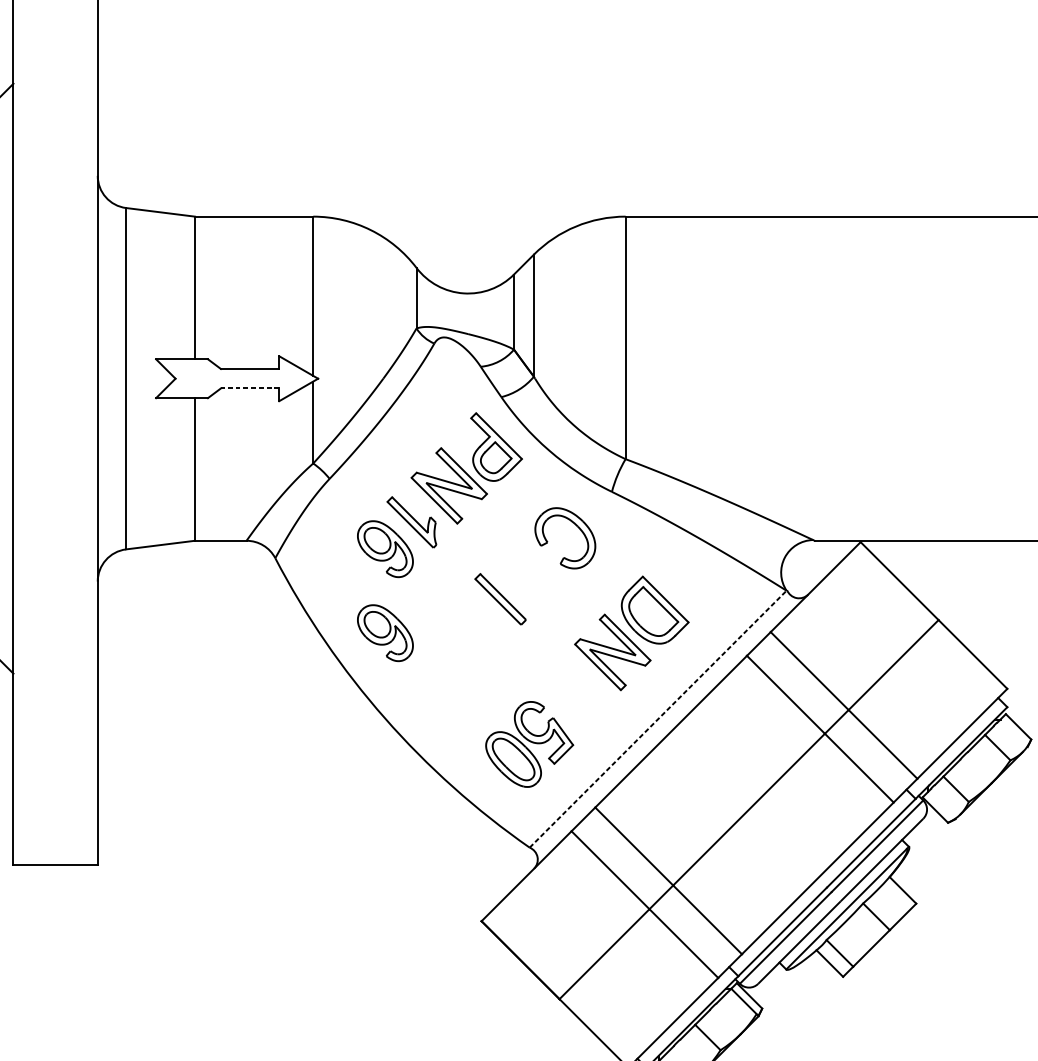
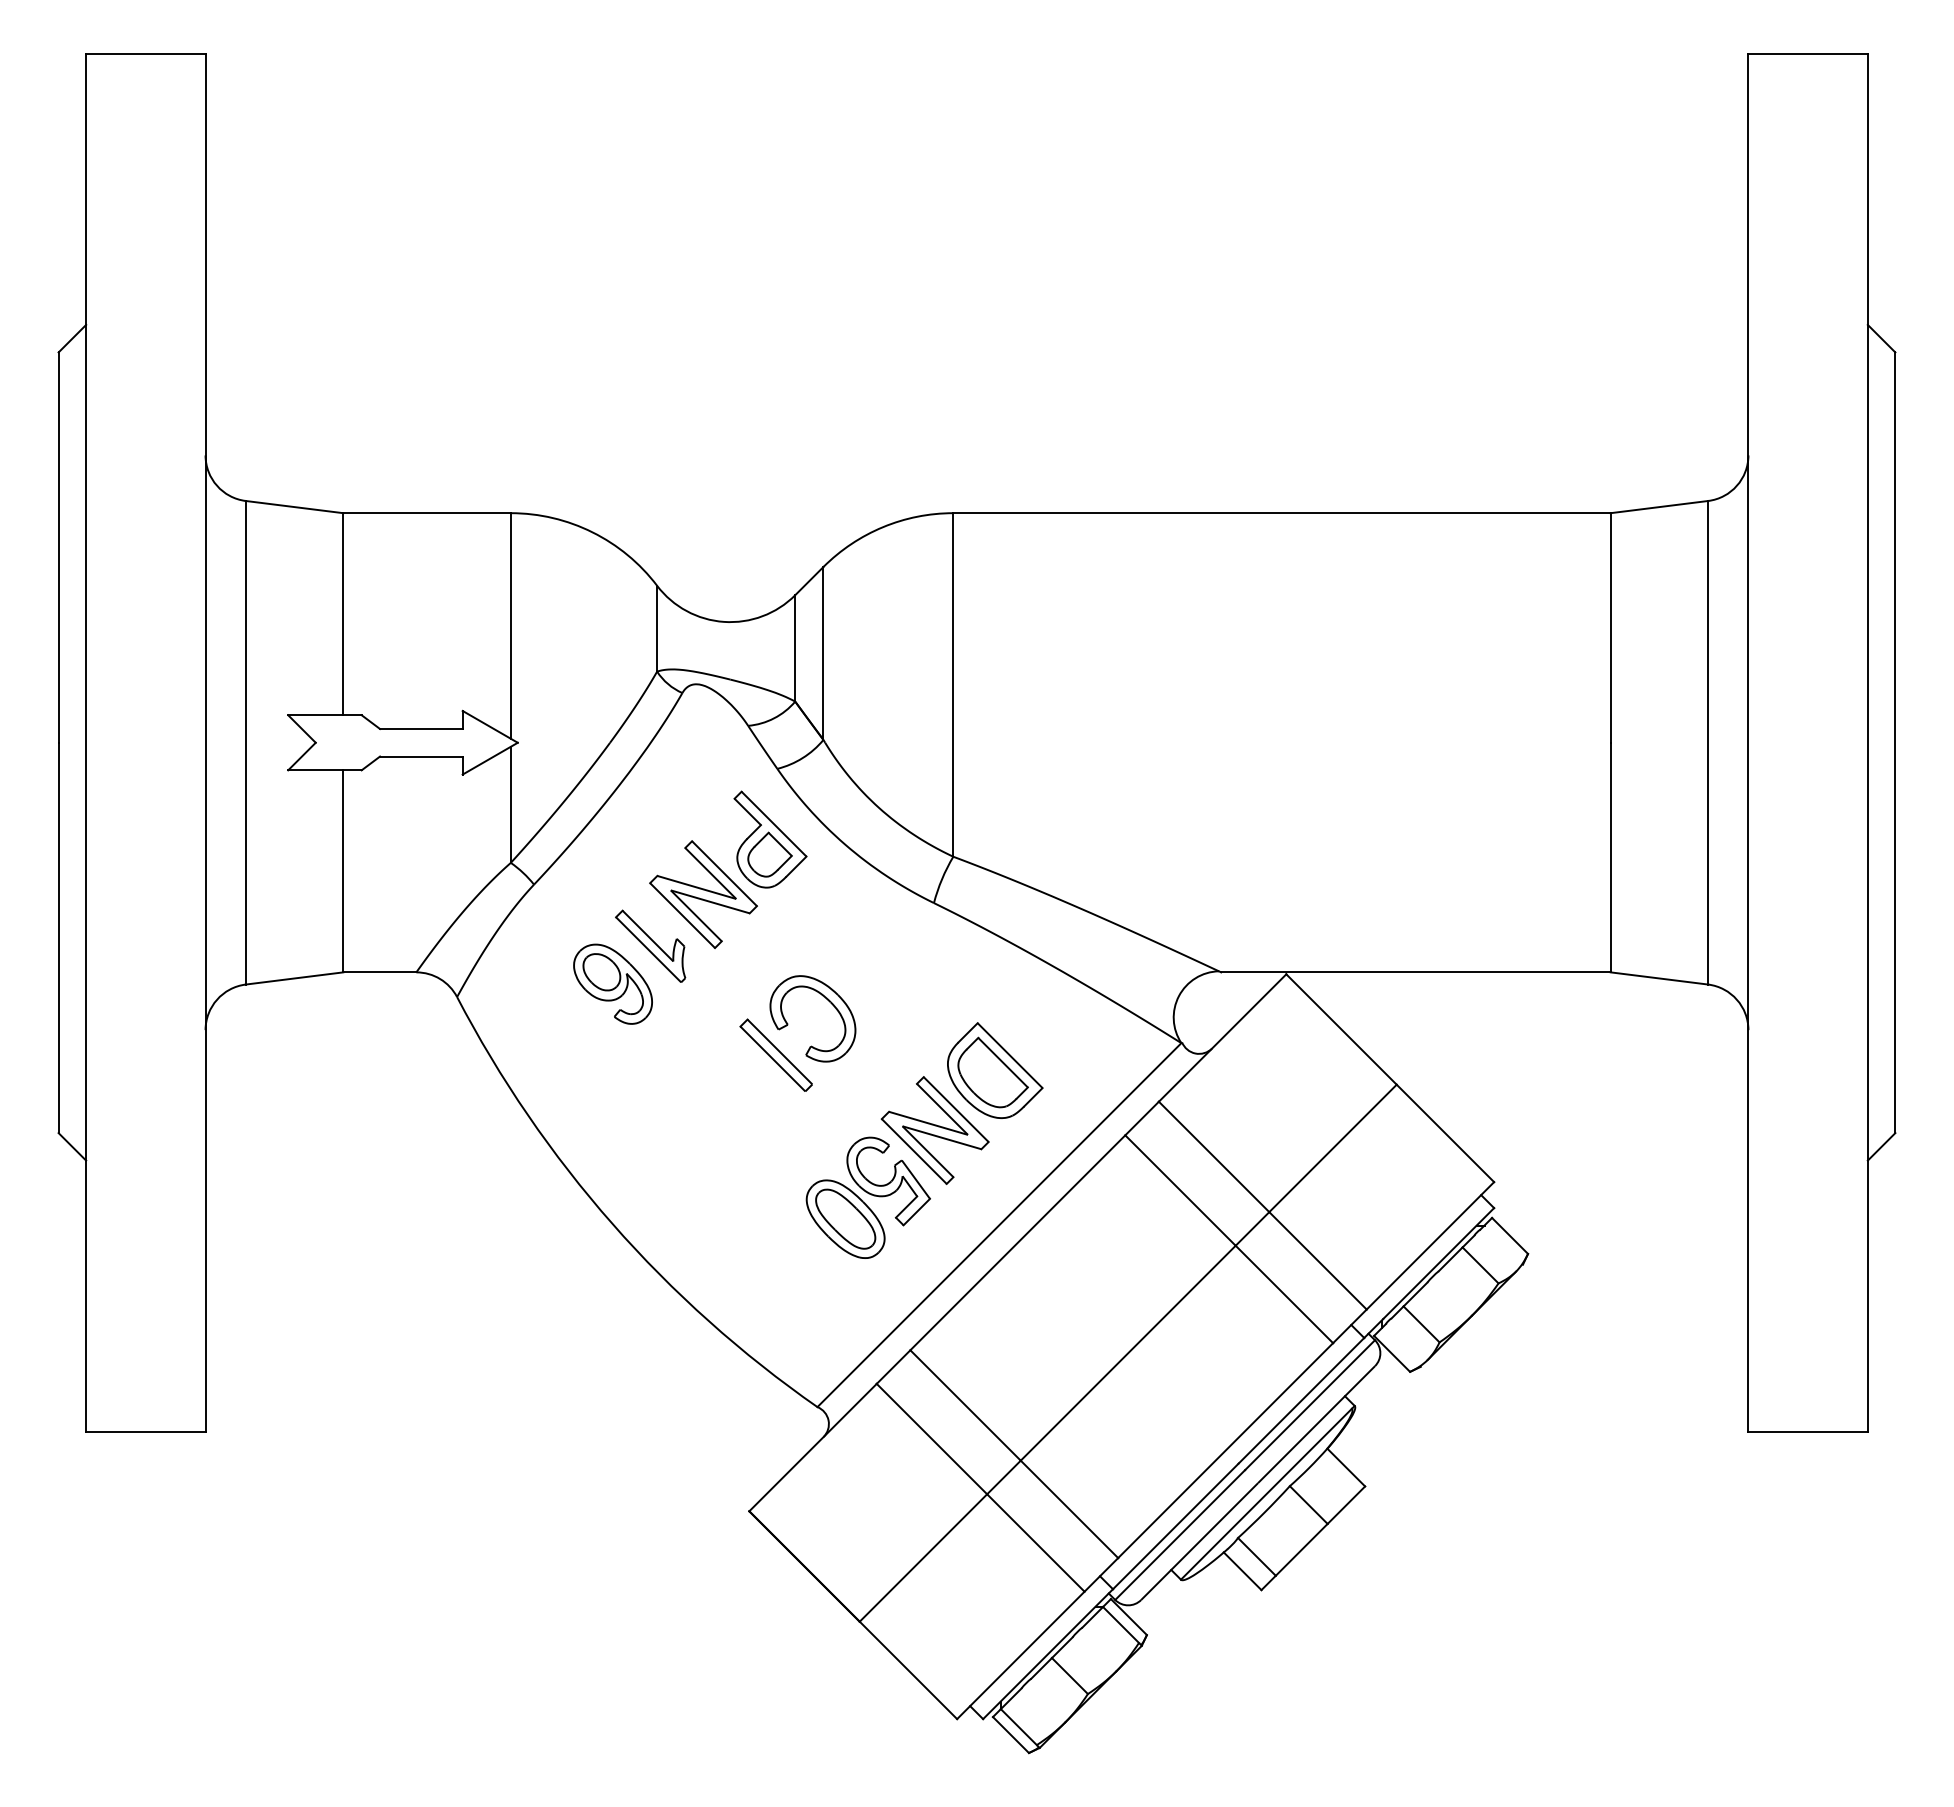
line: (249, 388) -> (420, 756), dashed -> solid
part: (576, 526) -> (828, 1001), moved
part: (385, 632) -> (612, 1102), removed
line: (658, 718) -> (999, 1224), dashed -> solid
part: (529, 744) -> (867, 1197), moved

